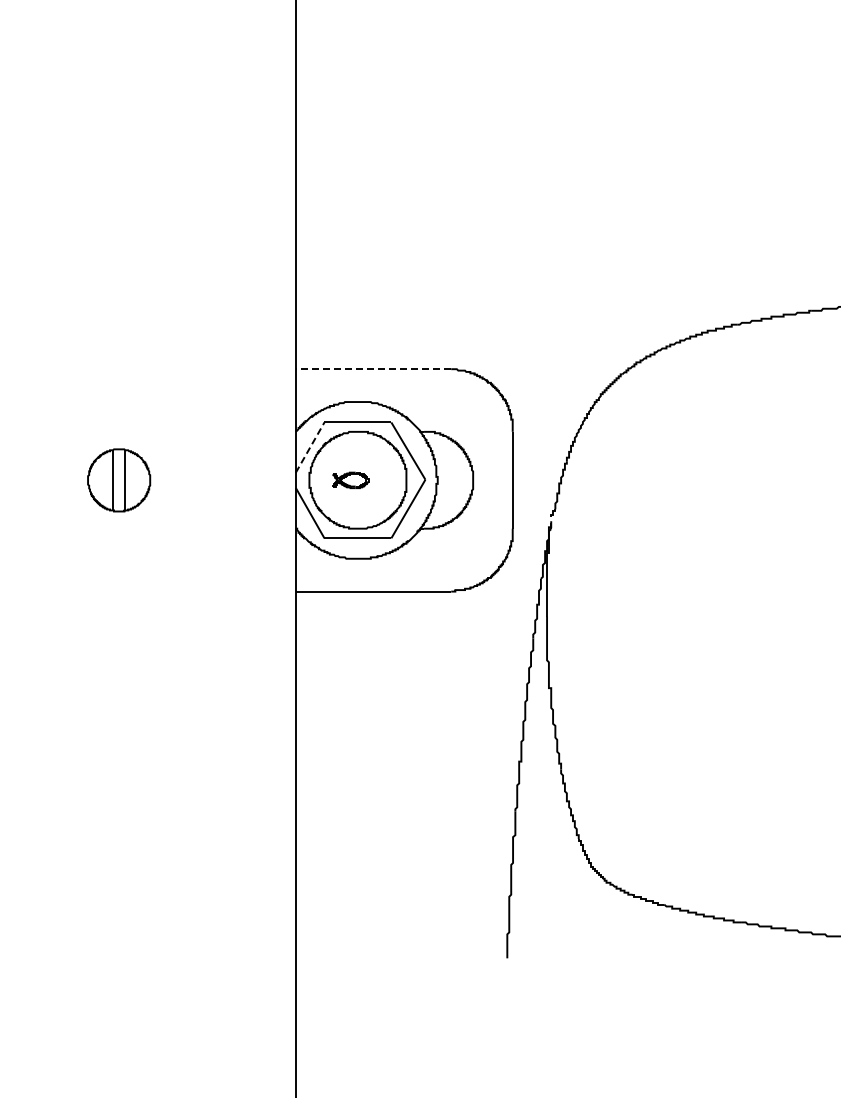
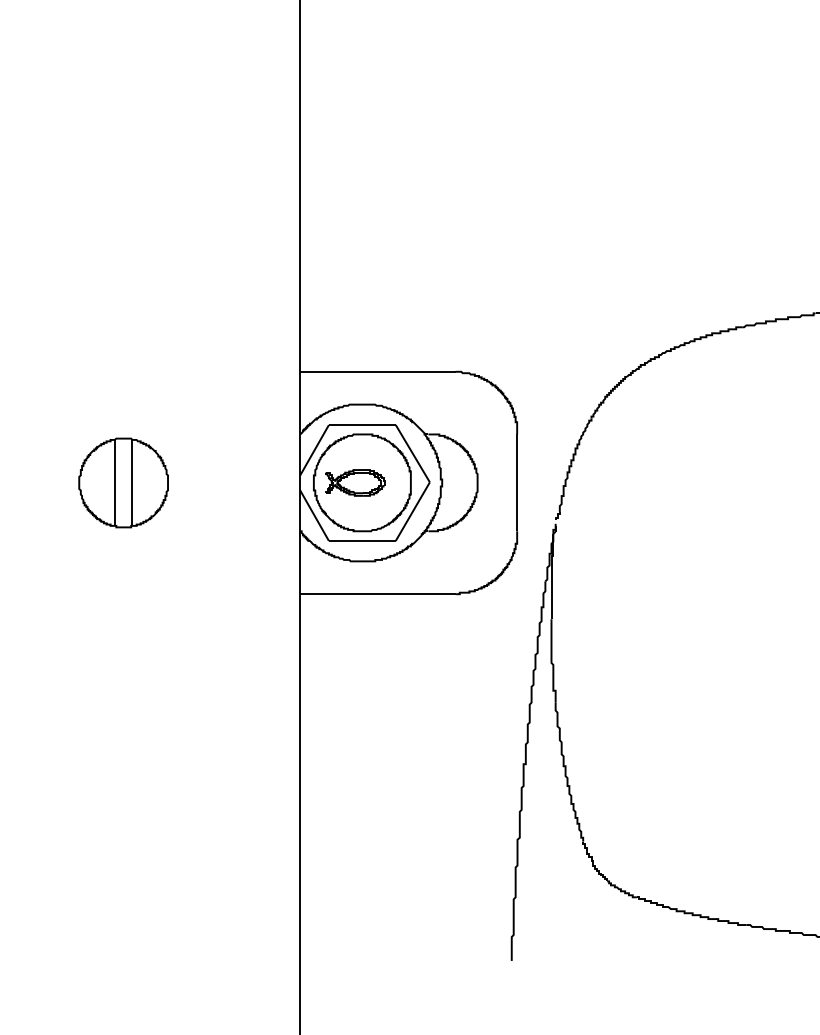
line: (373, 369) -> (377, 372), dashed -> solid
line: (310, 447) -> (314, 450), dashed -> solid
part: (118, 480) -> (122, 483), size x1.43
part: (350, 480) -> (354, 483), size x1.67

